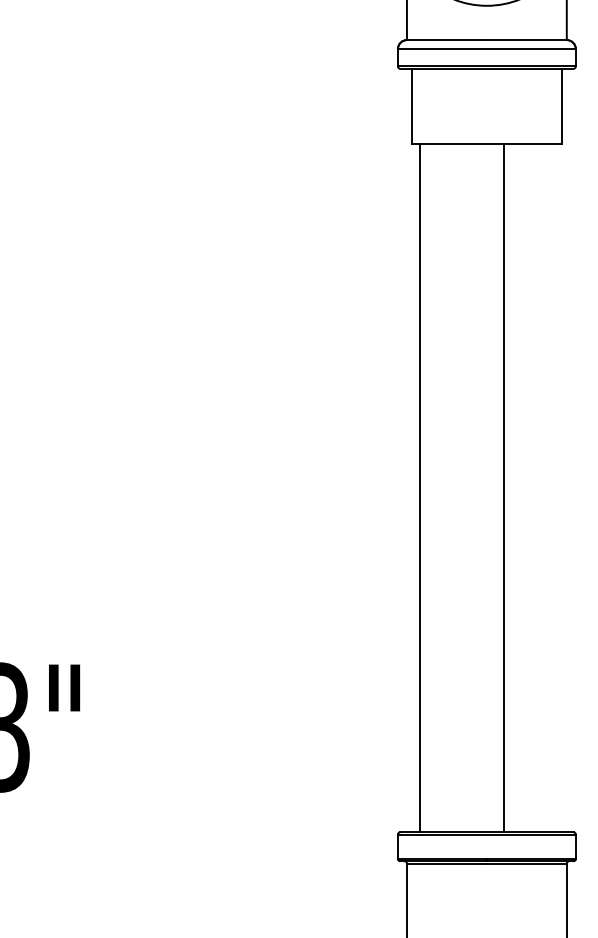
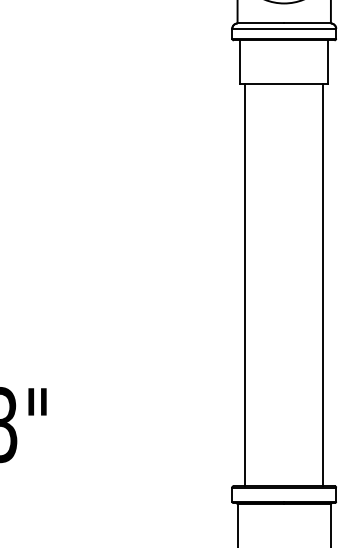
line: (504, 486) -> (323, 284), moved

